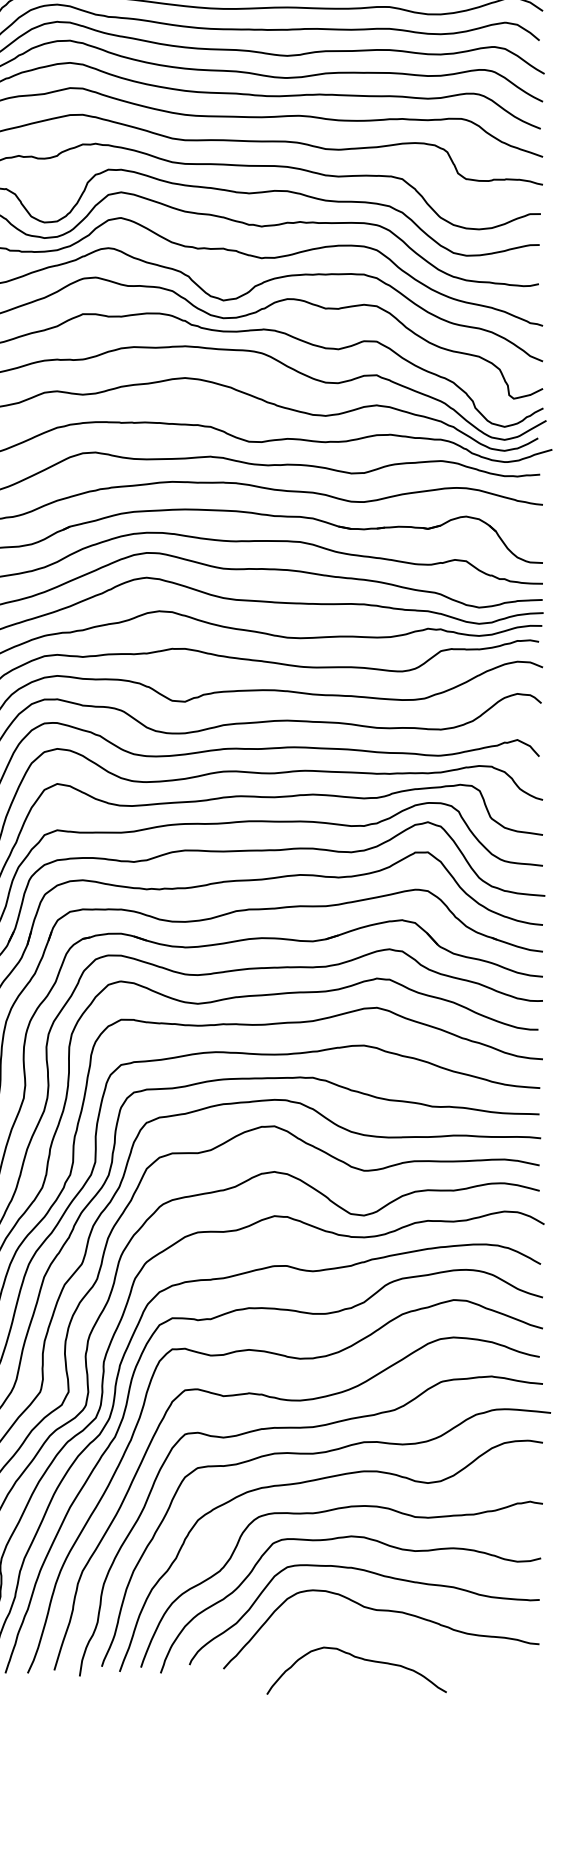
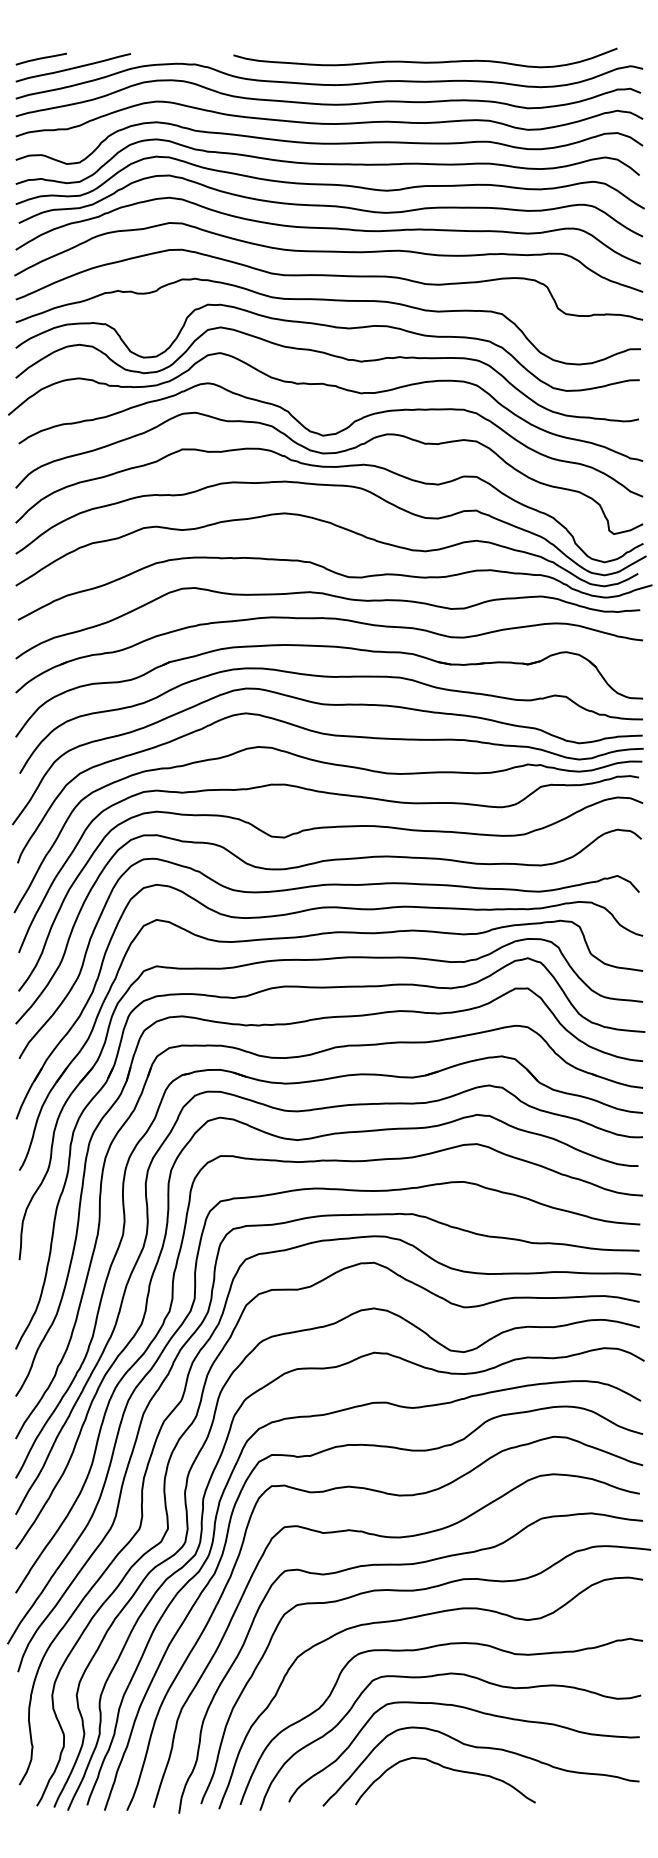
curve: (359, 1659) -> (448, 1769), moved

